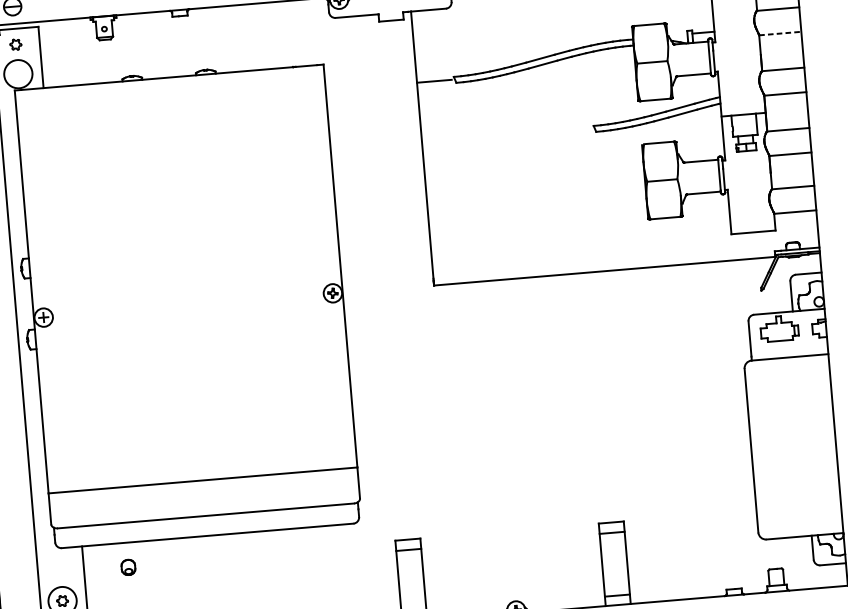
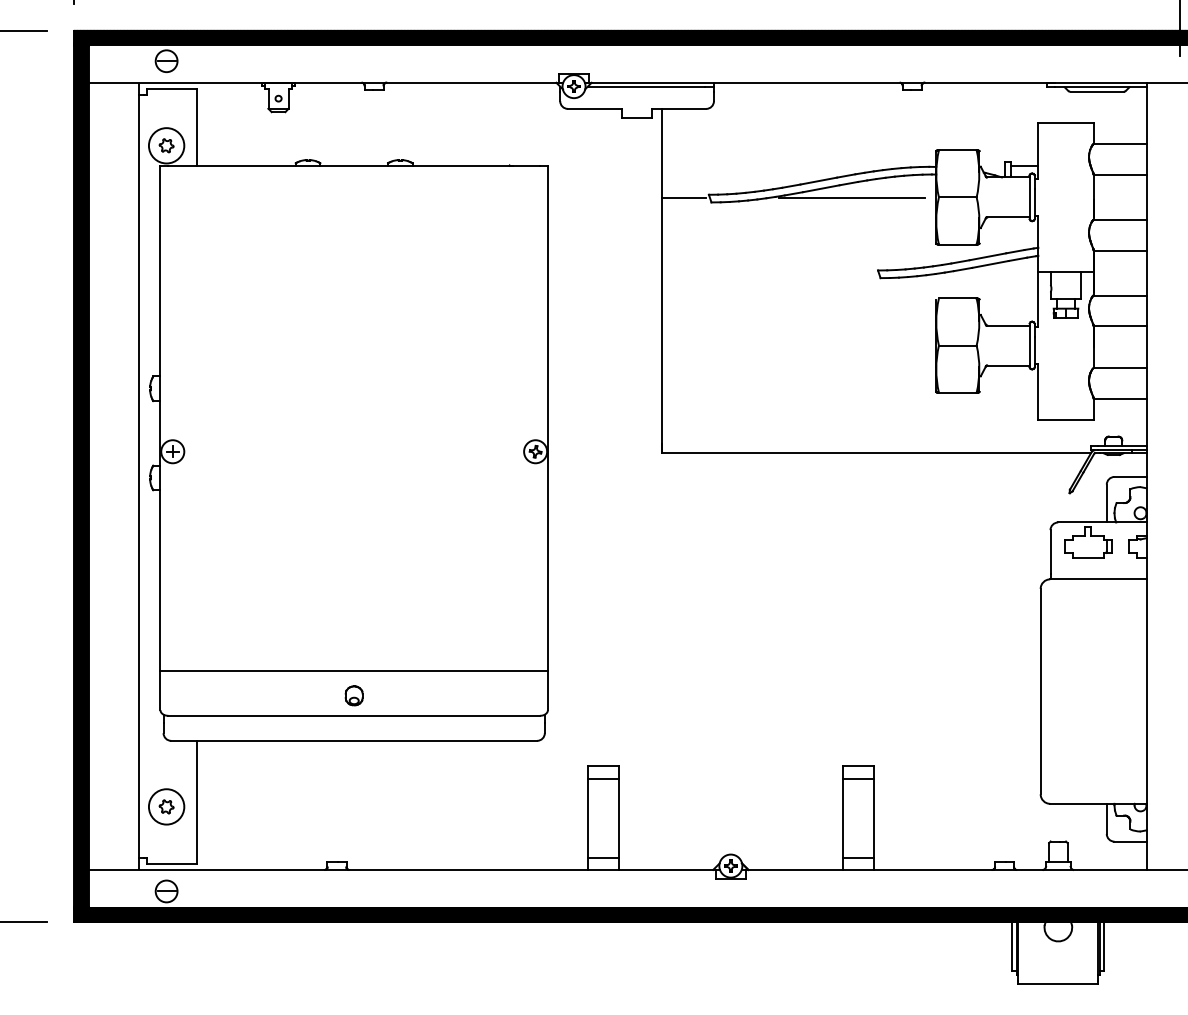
line: (780, 33) -> (1120, 174), dashed -> solid
part: (15, 44) -> (166, 145), moved
line: (568, 70) -> (852, 198), added
part: (127, 567) -> (353, 695), moved

